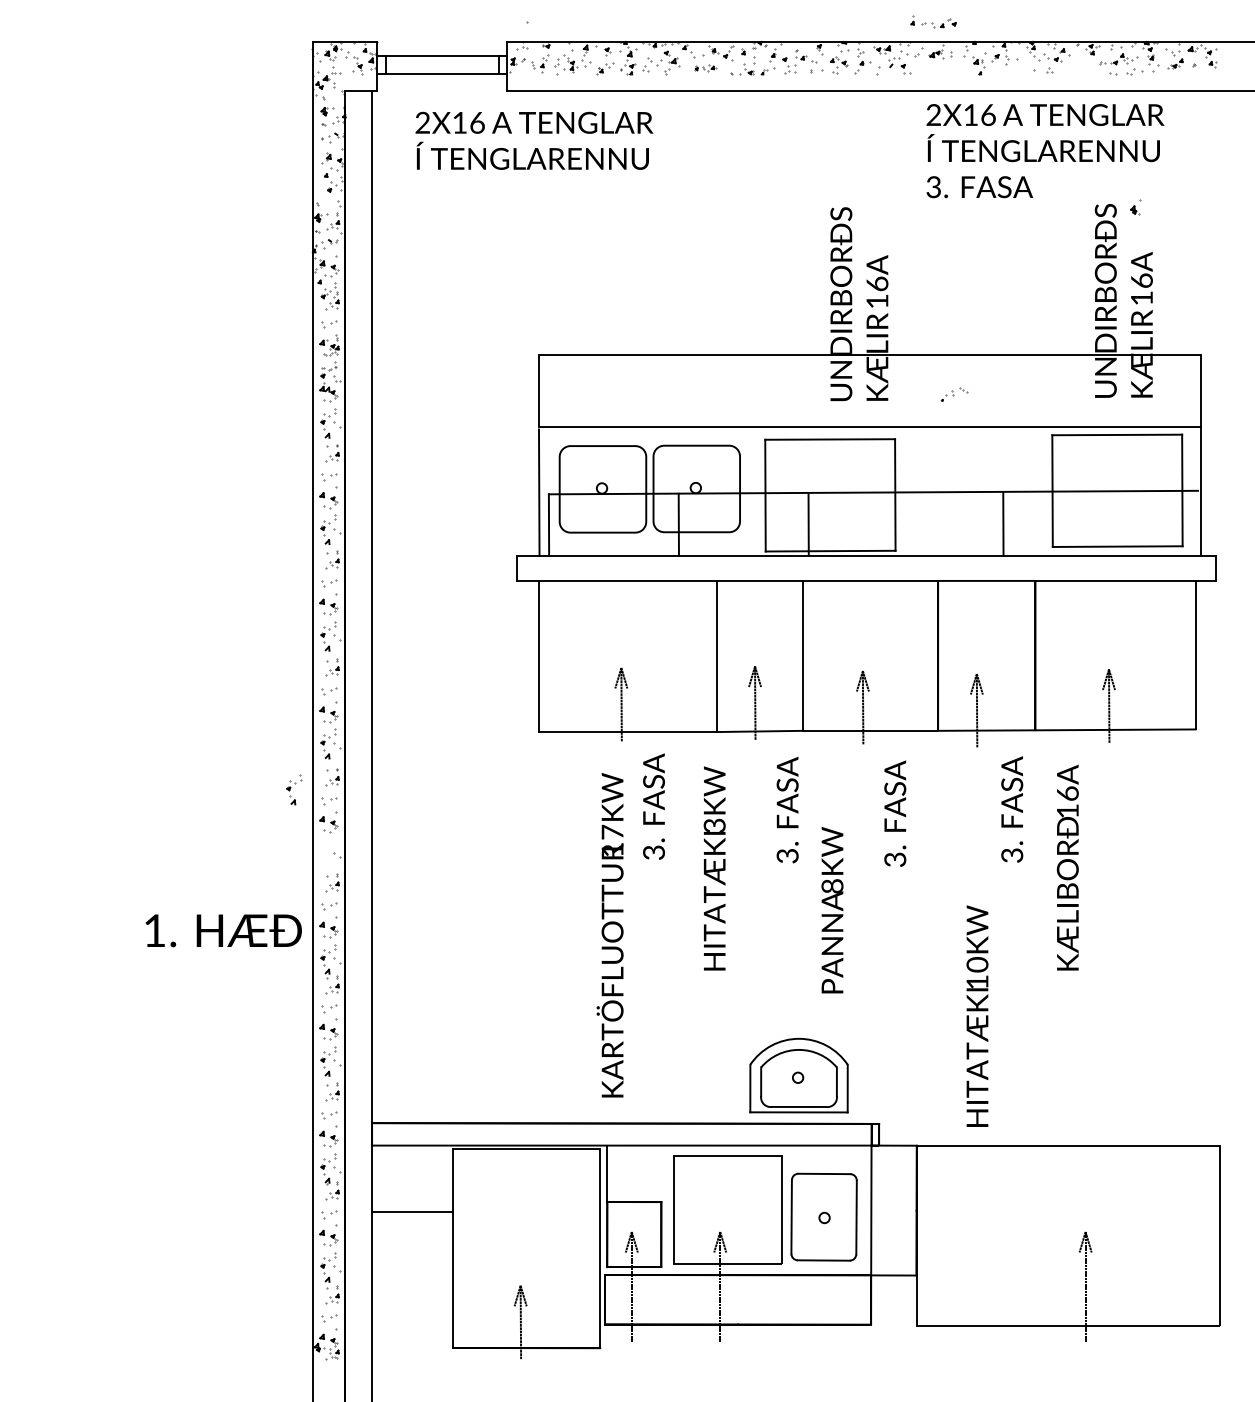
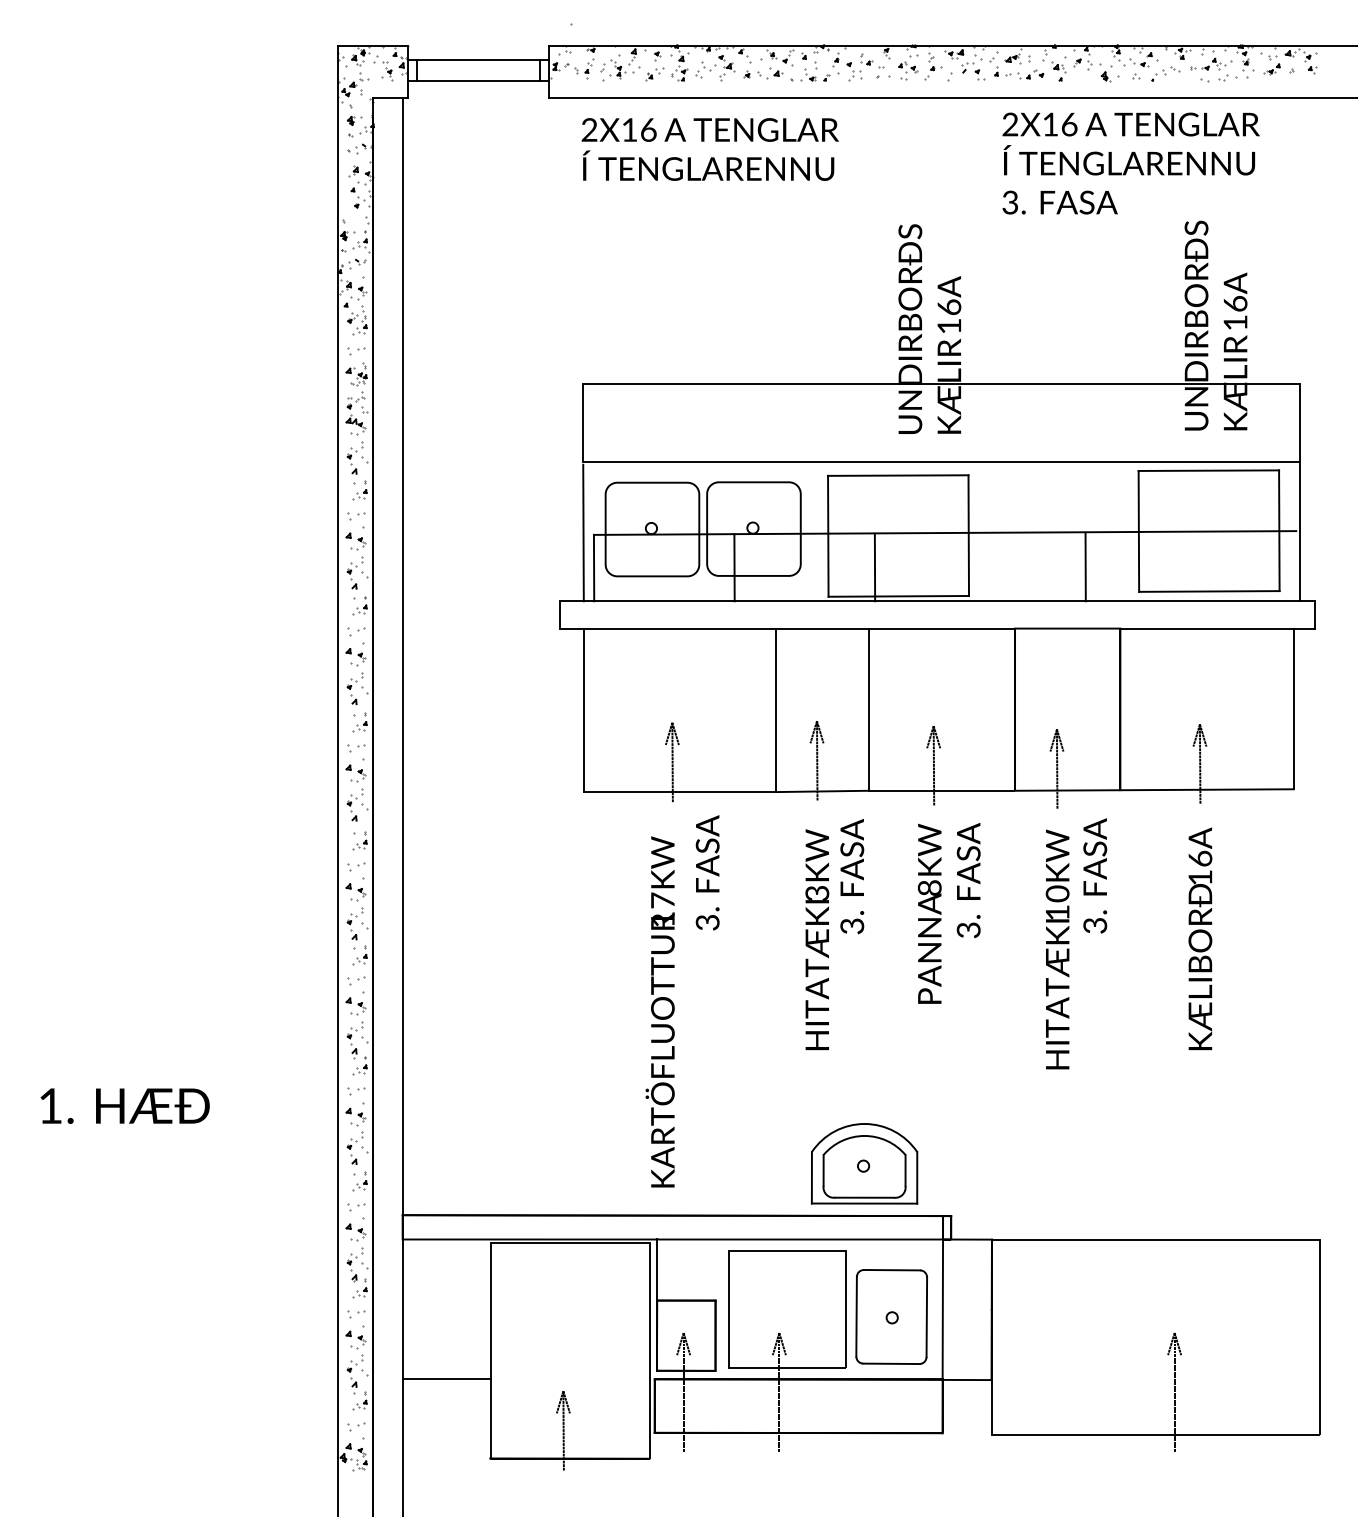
part: (933, 21) -> (1019, 72), moved
part: (705, 67) -> (763, 73), size x1.67
text: (533, 140) -> (709, 149), moved
part: (1135, 207) -> (1106, 73), moved
part: (954, 394) -> (1165, 73), moved
part: (293, 789) -> (354, 923), moved
text: (1067, 867) -> (1200, 938), moved
text: (714, 868) -> (817, 939), moved
text: (832, 909) -> (929, 913), moved
text: (223, 930) -> (124, 1105), moved
text: (977, 1016) -> (1057, 949), moved
line: (412, 1212) -> (446, 1379), moved

